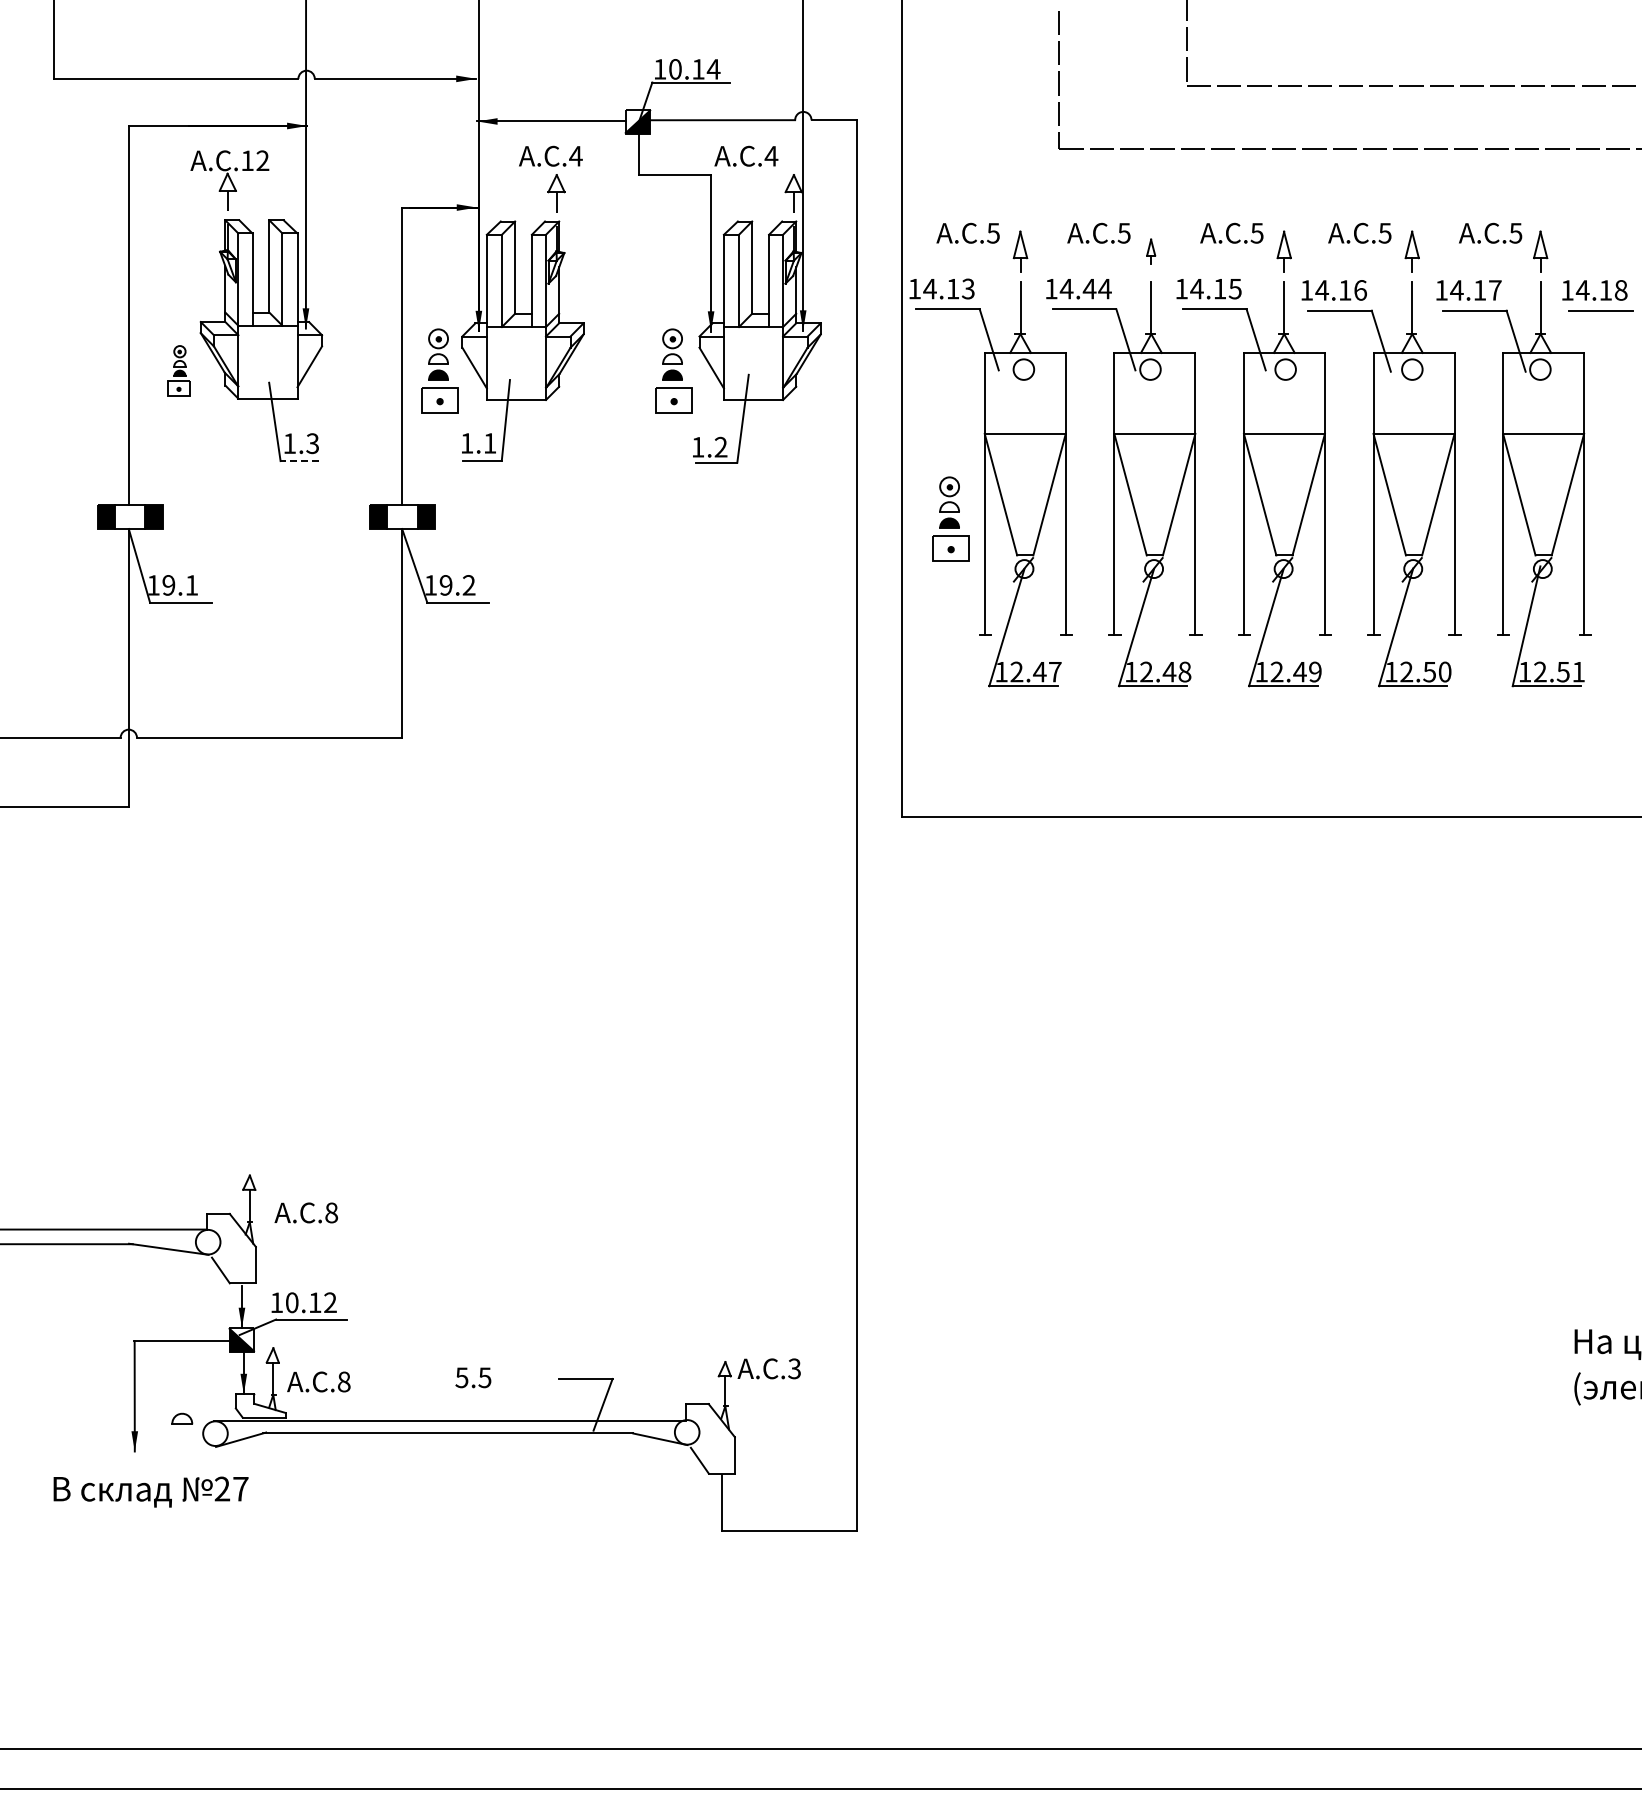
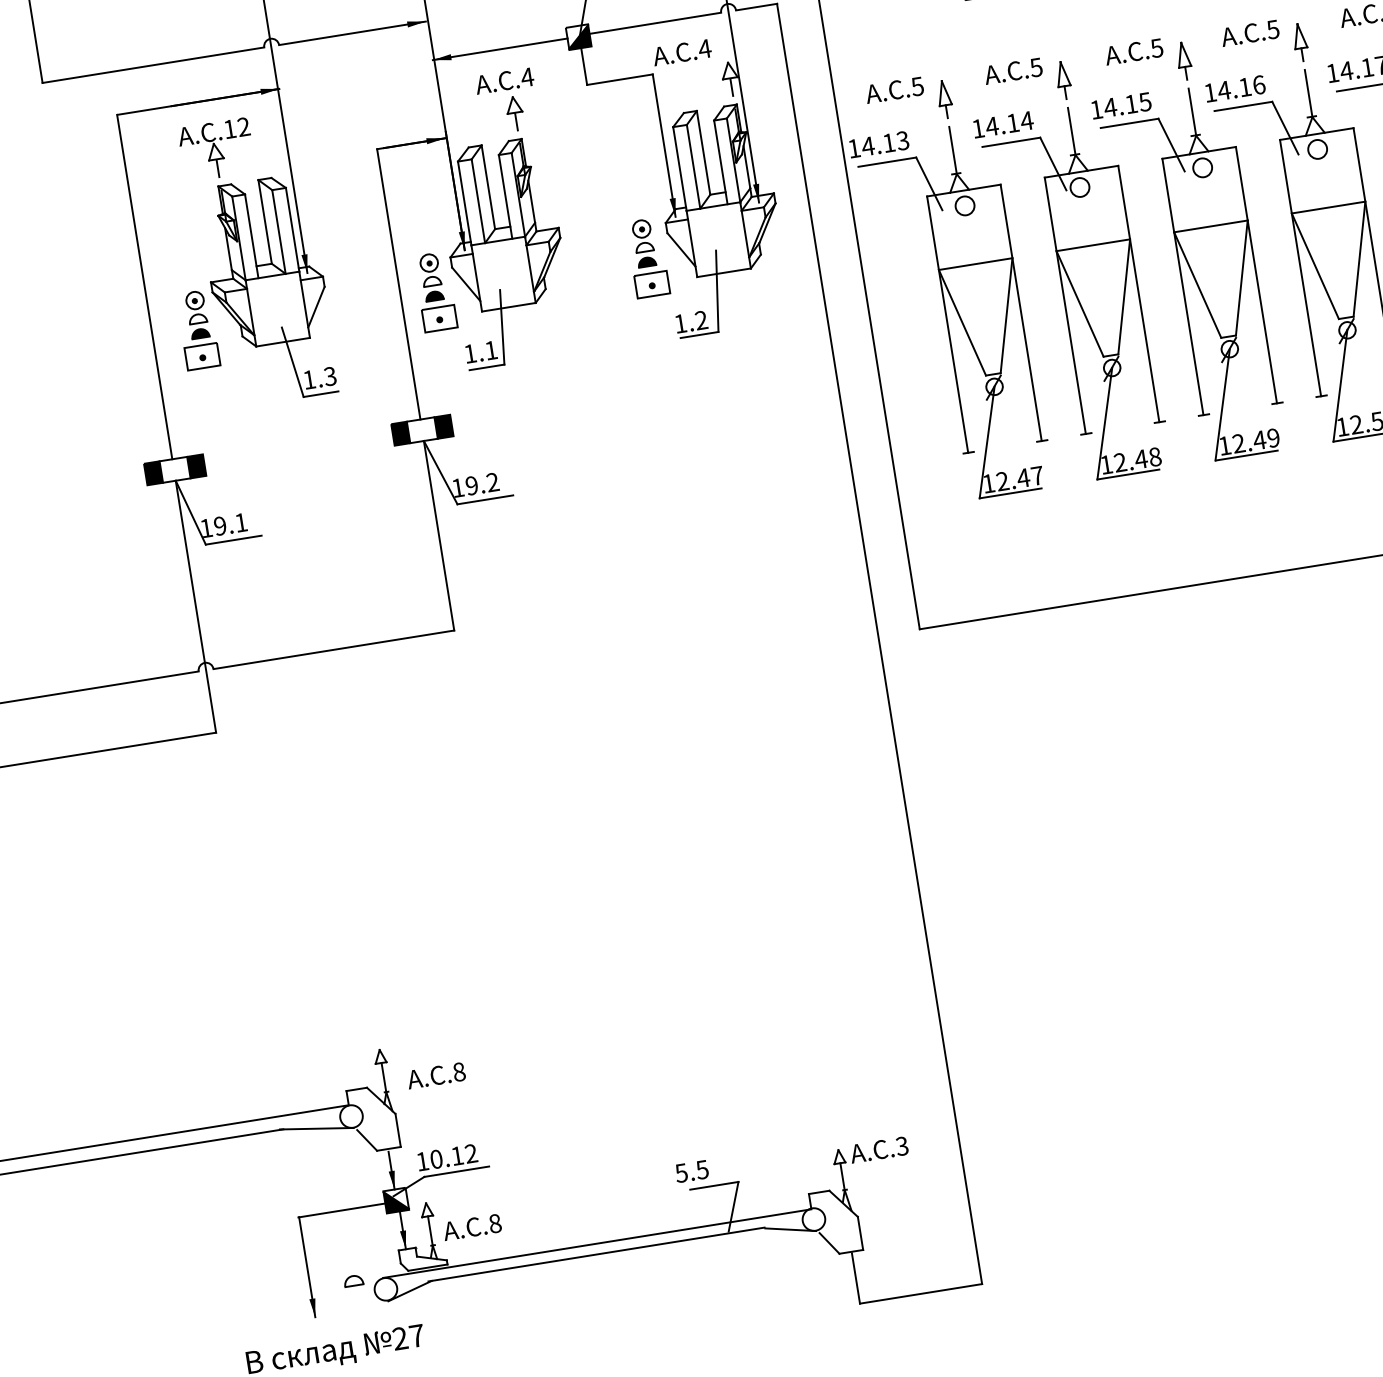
part: (1150, 251) -> (1062, 80), size x1.67
text: (1089, 289) -> (1012, 123), 14.44 -> 14.14
part: (178, 370) -> (197, 329), size x1.67
line: (299, 461) -> (320, 394), dashed -> solid
part: (950, 518) -> (920, 351), removed
text: (473, 1377) -> (691, 1171), moved

